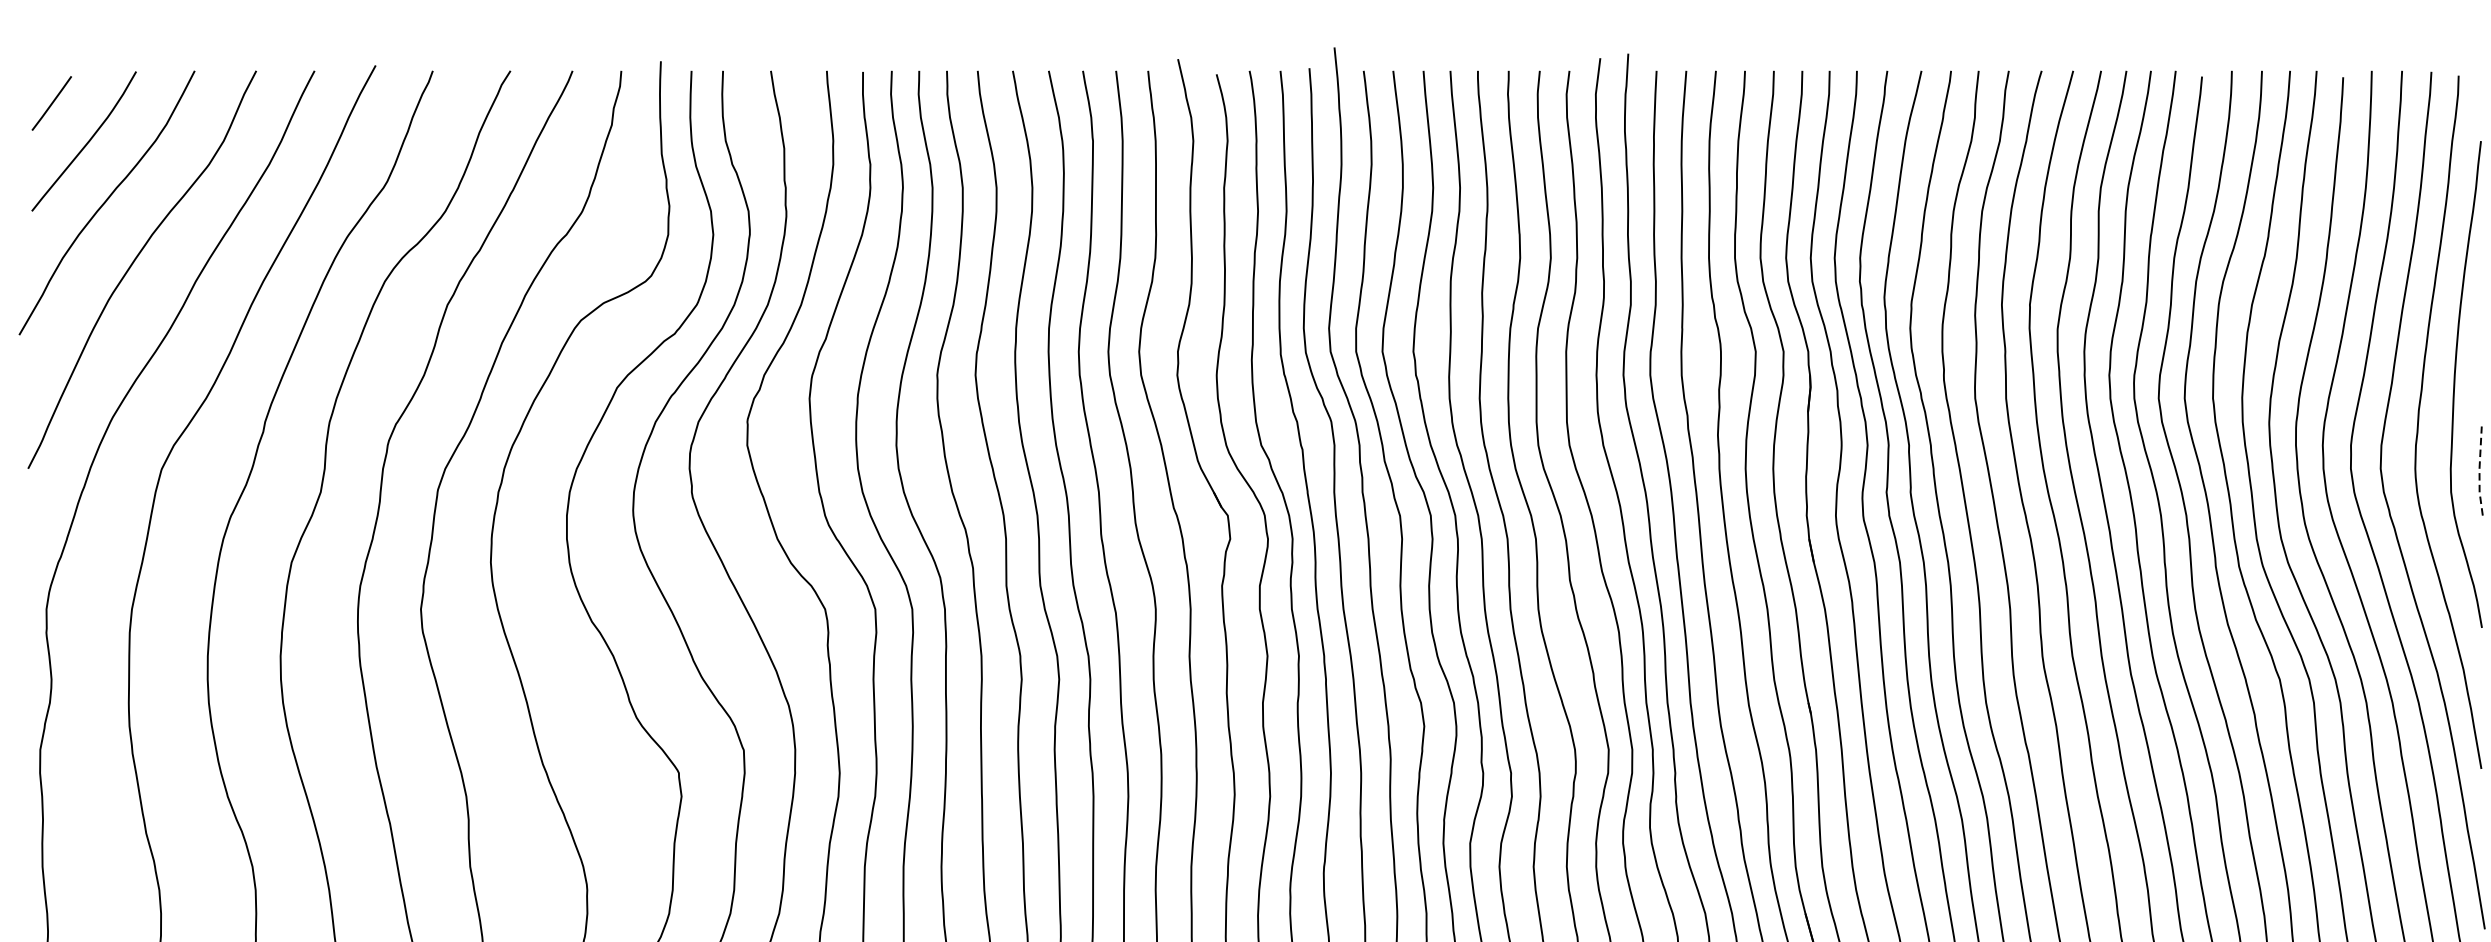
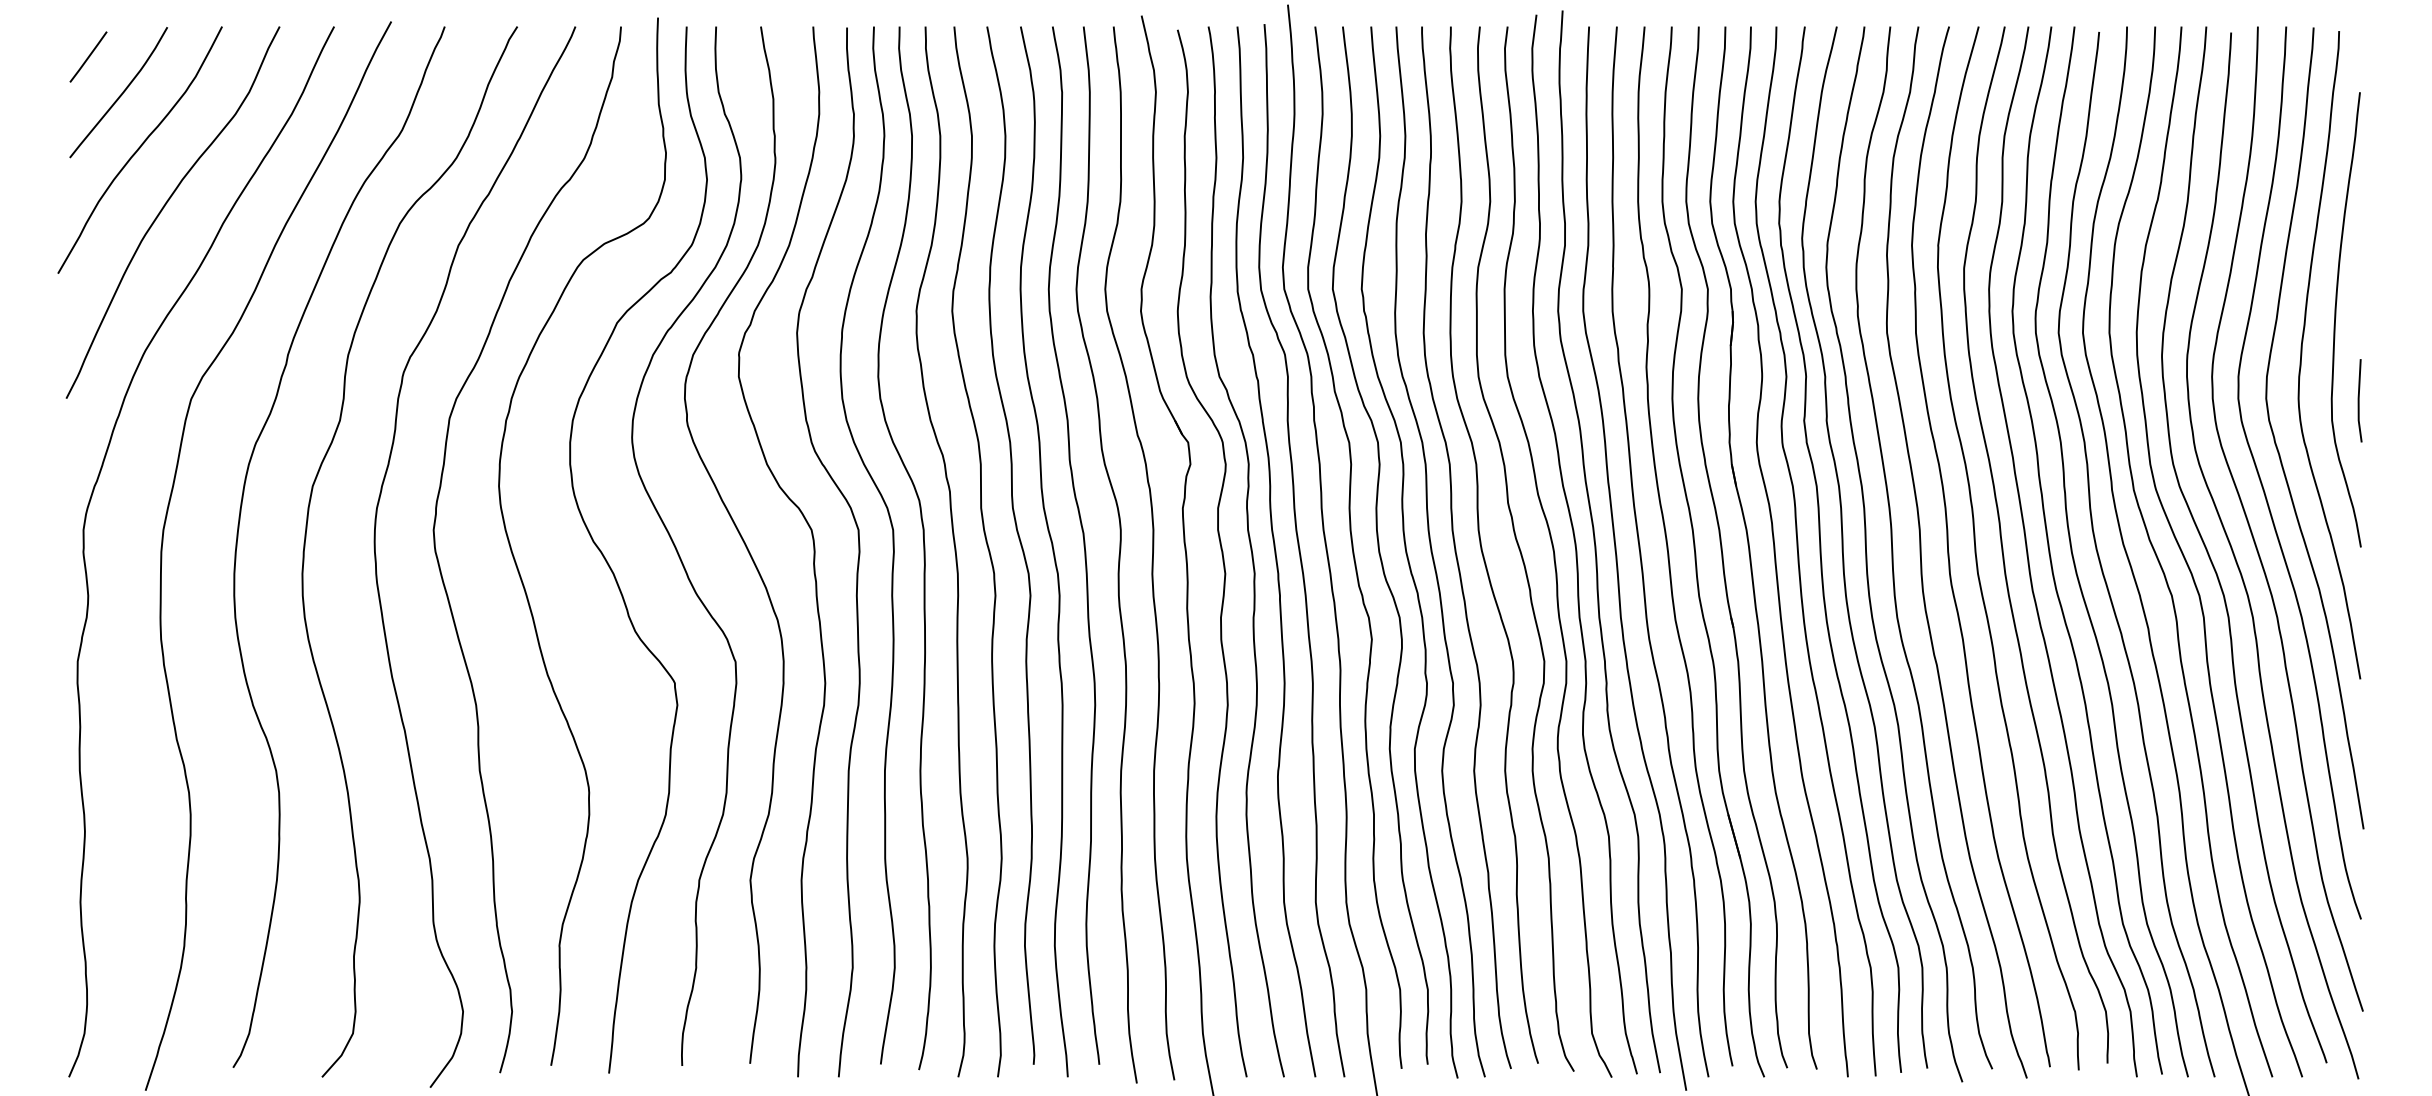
line: (2479, 470) -> (2358, 400), dashed -> solid

